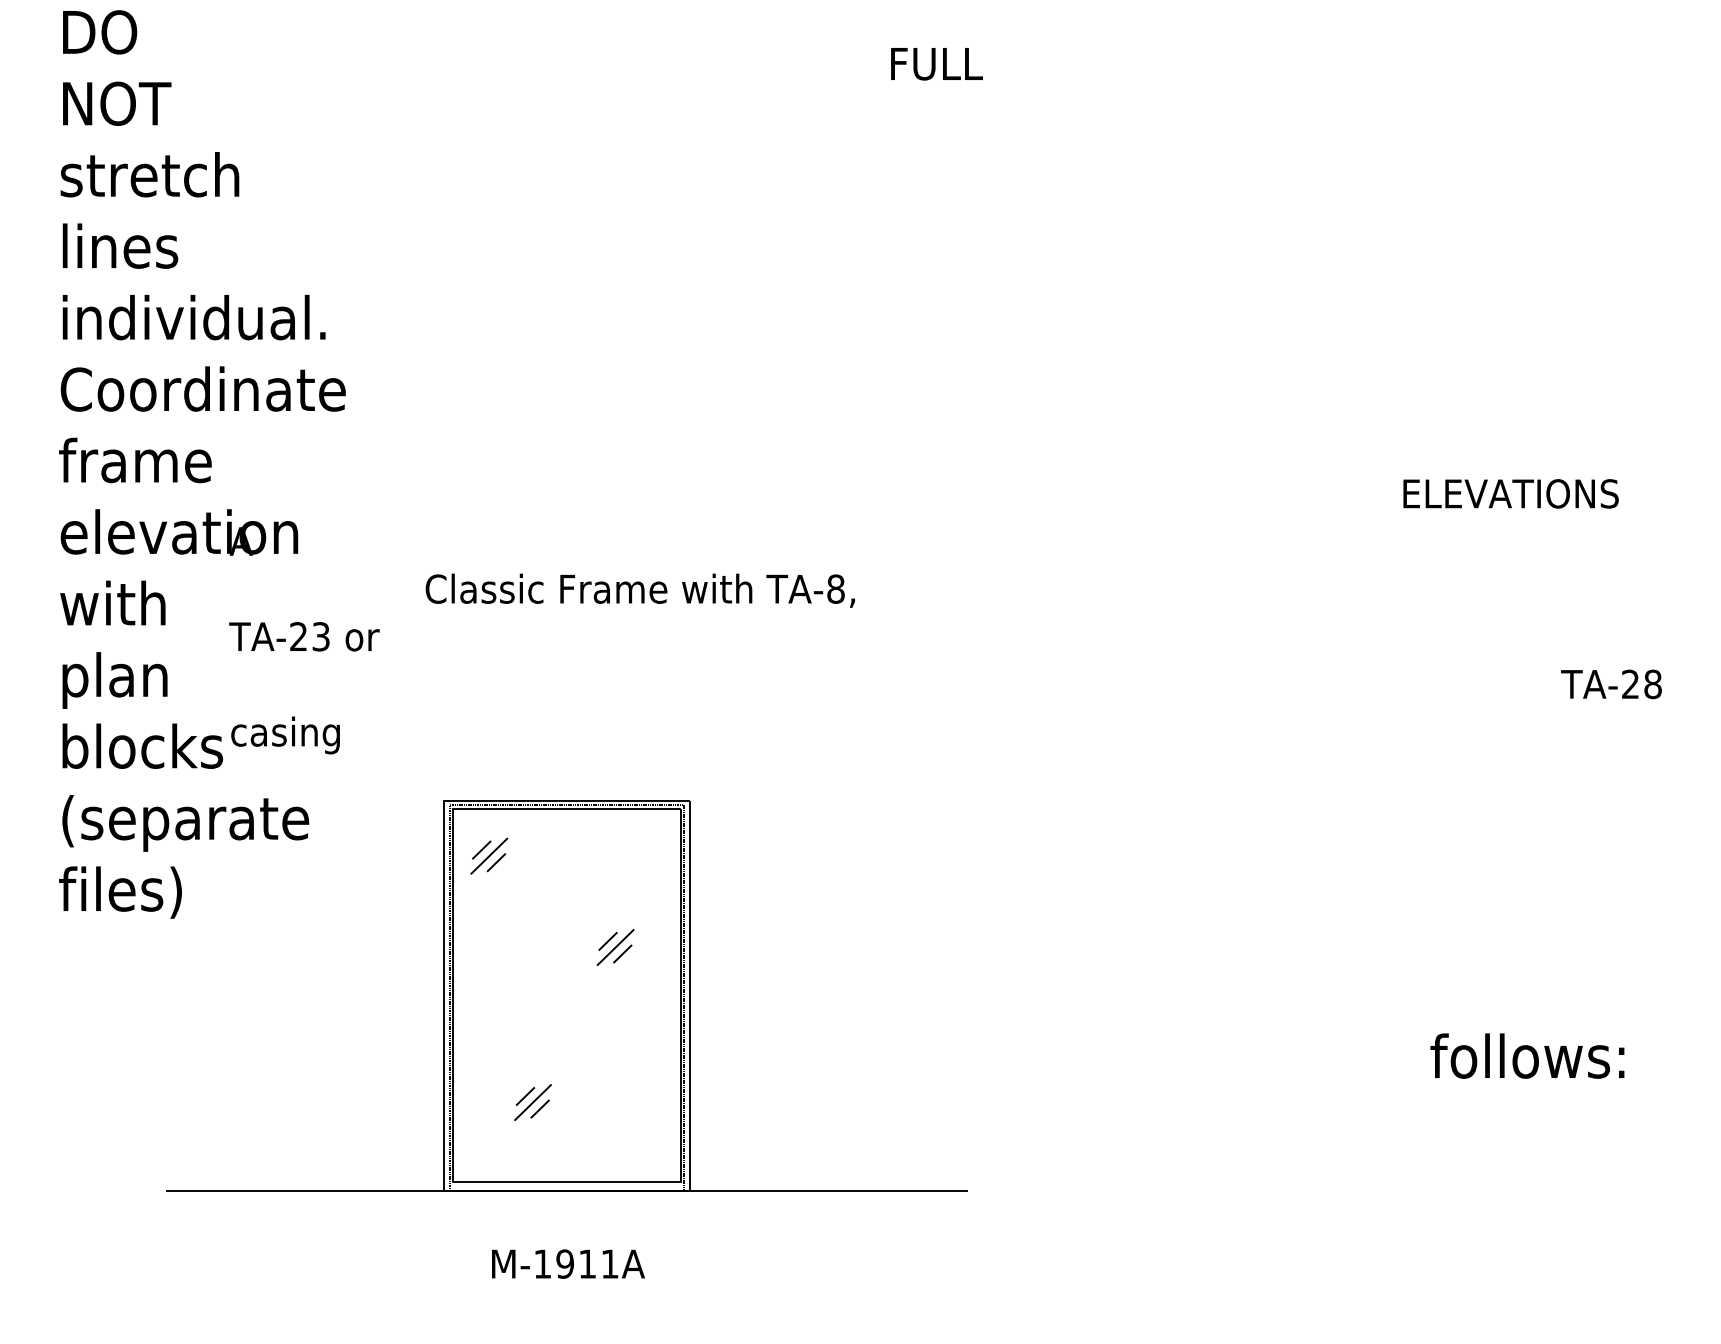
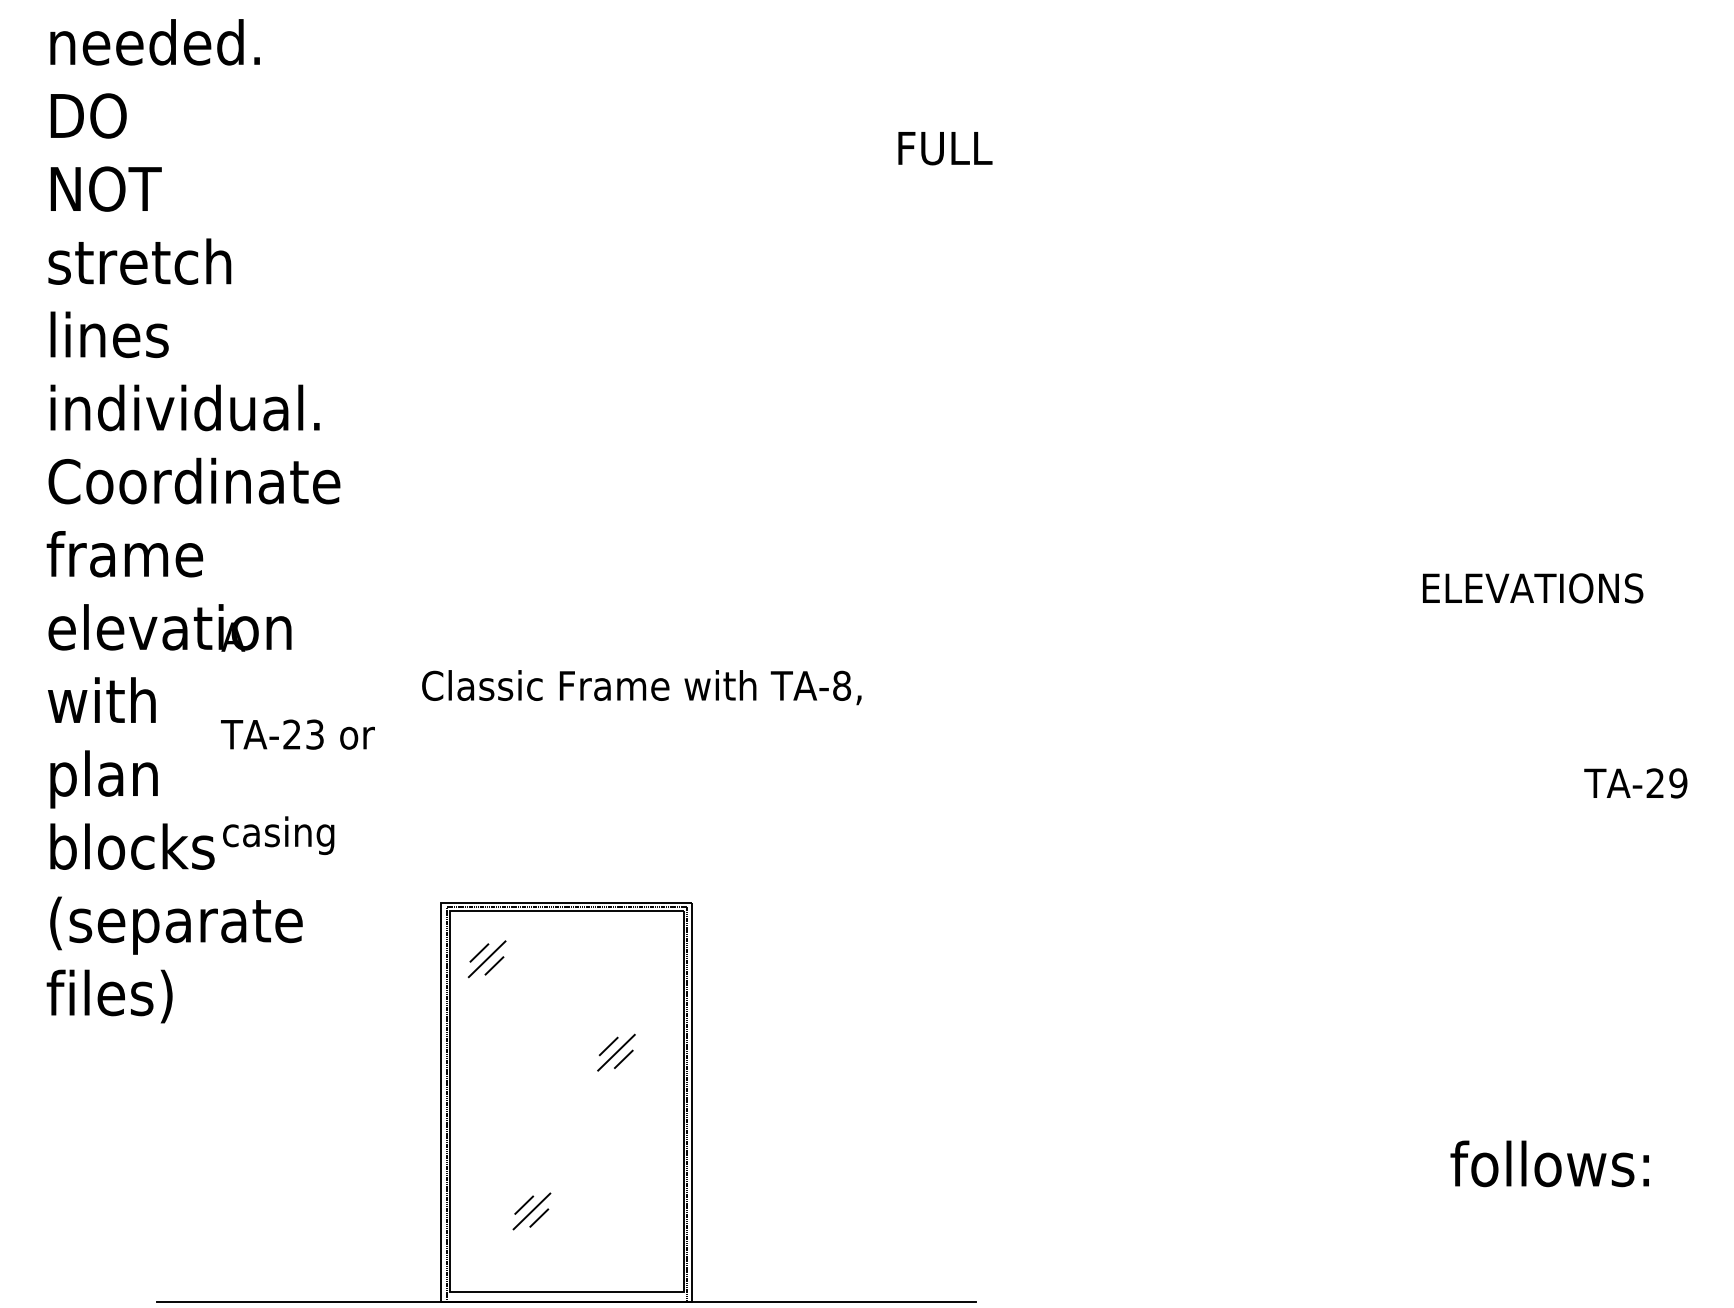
text: (1652, 684) -> (1677, 783), TA-28 -> TA-29

